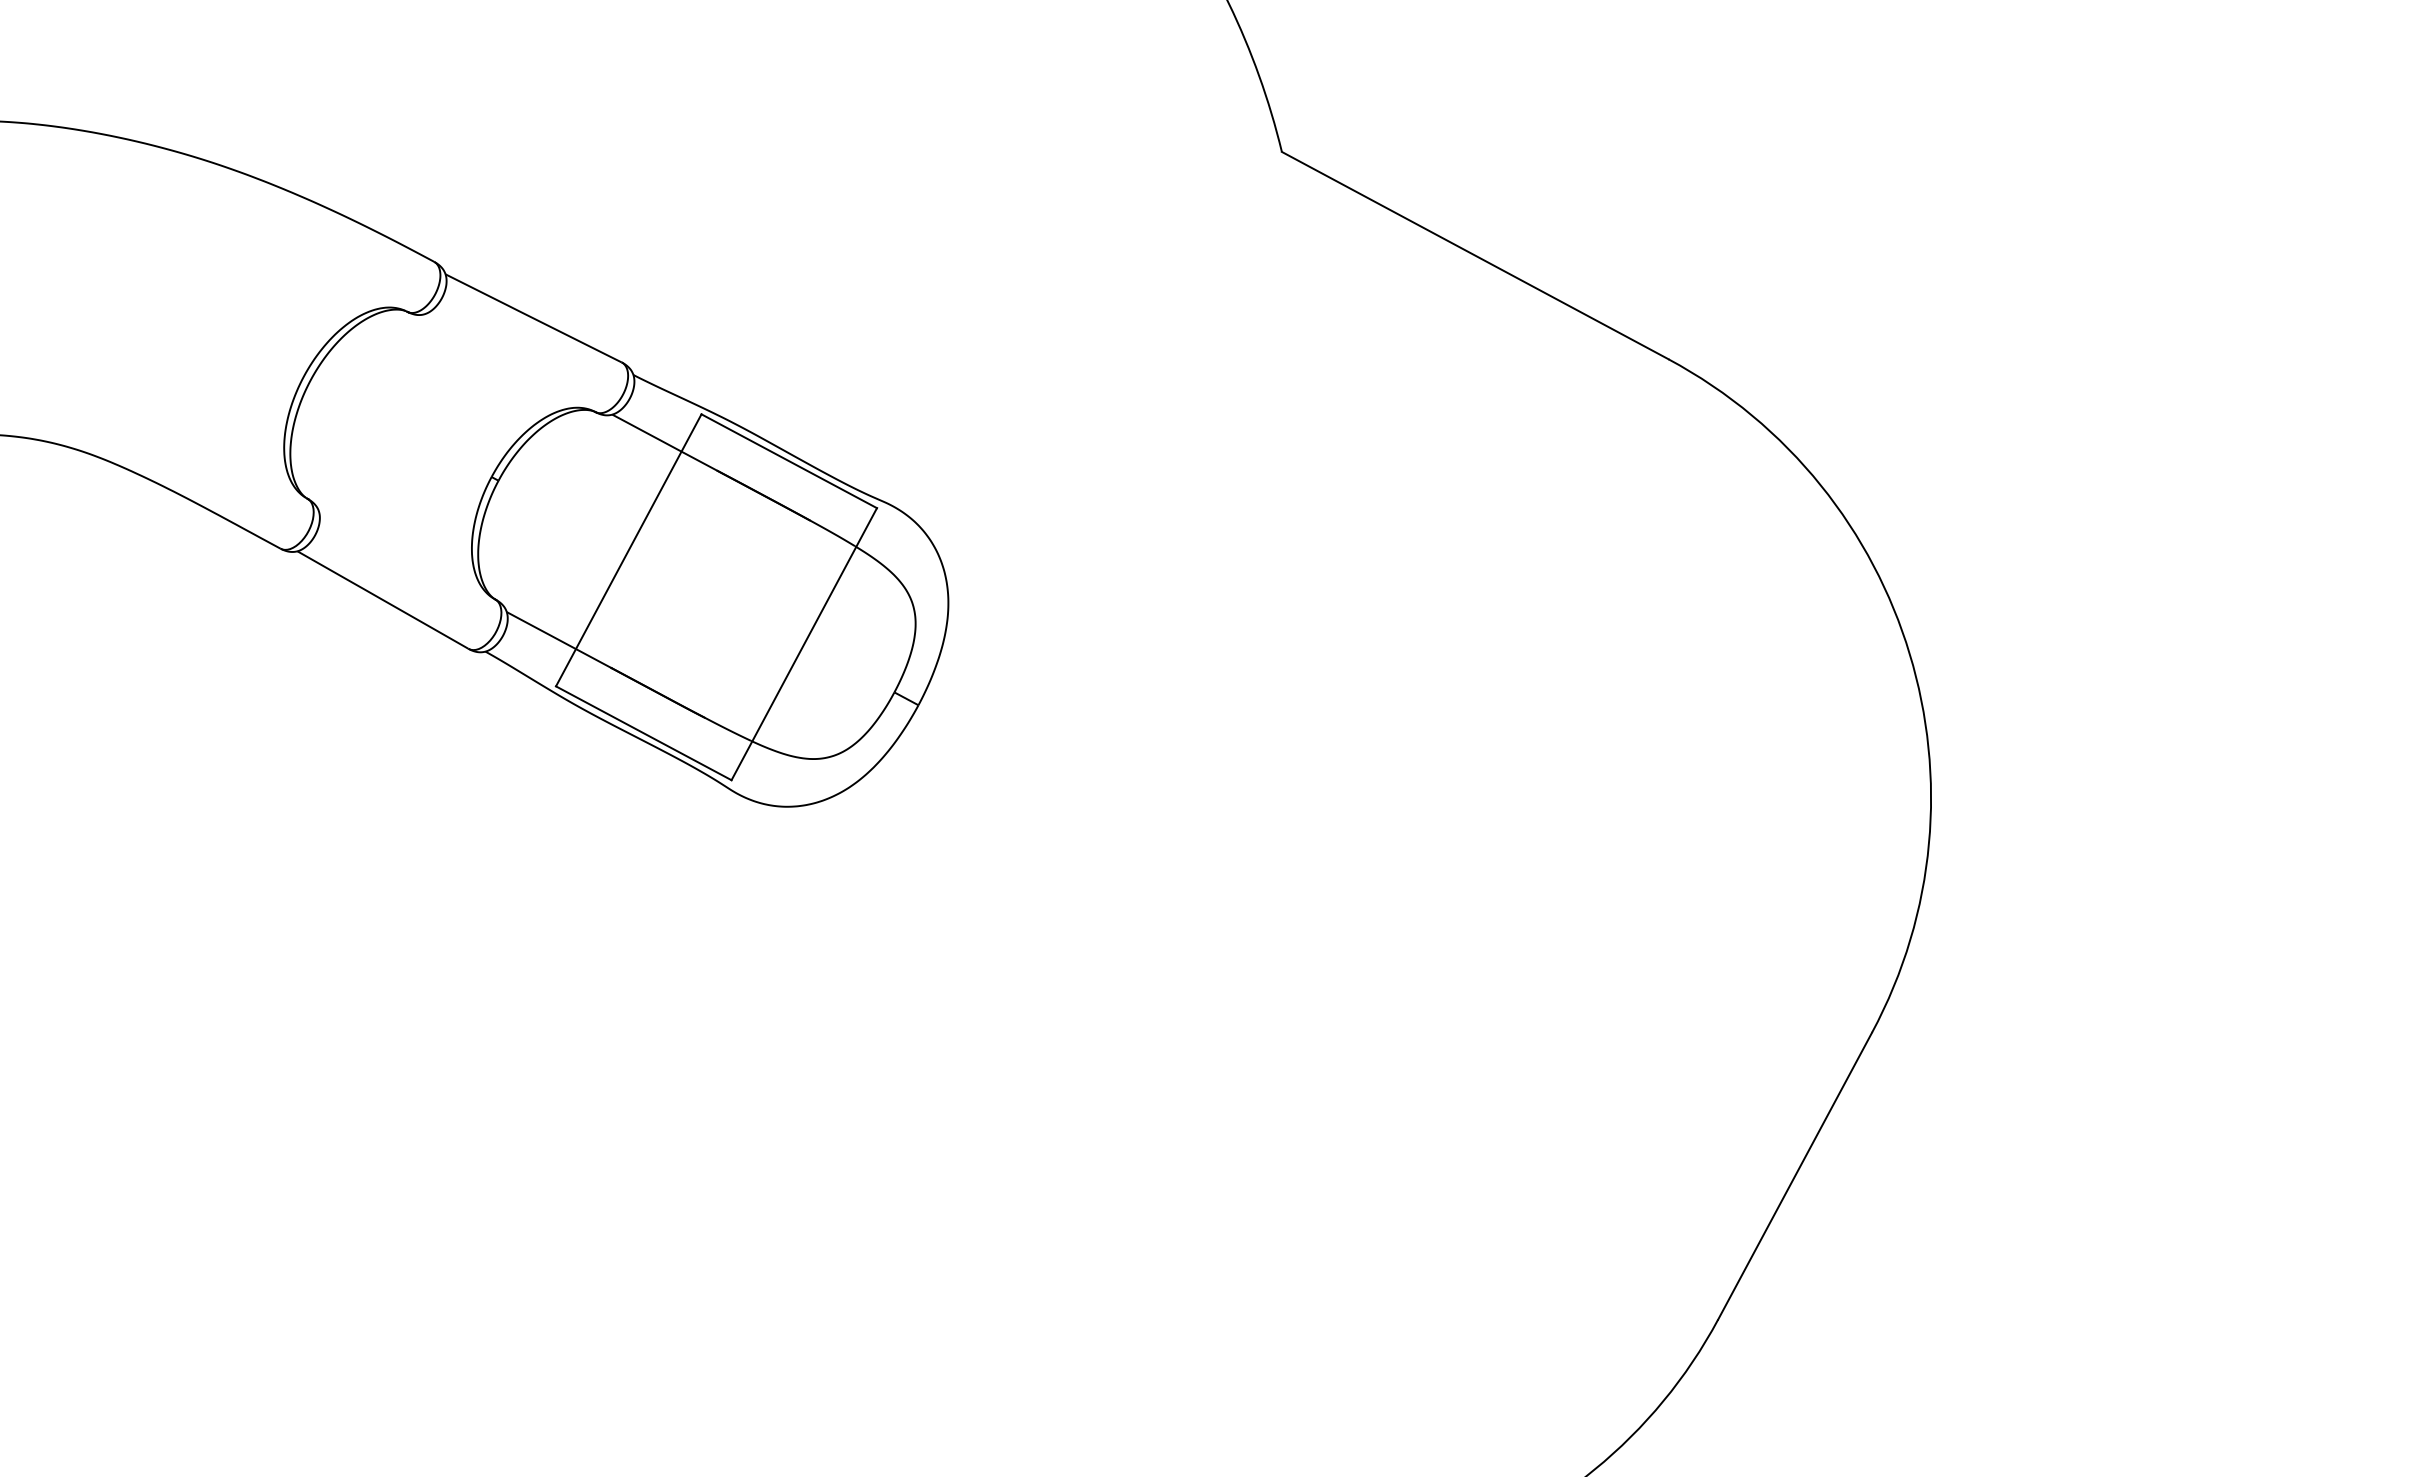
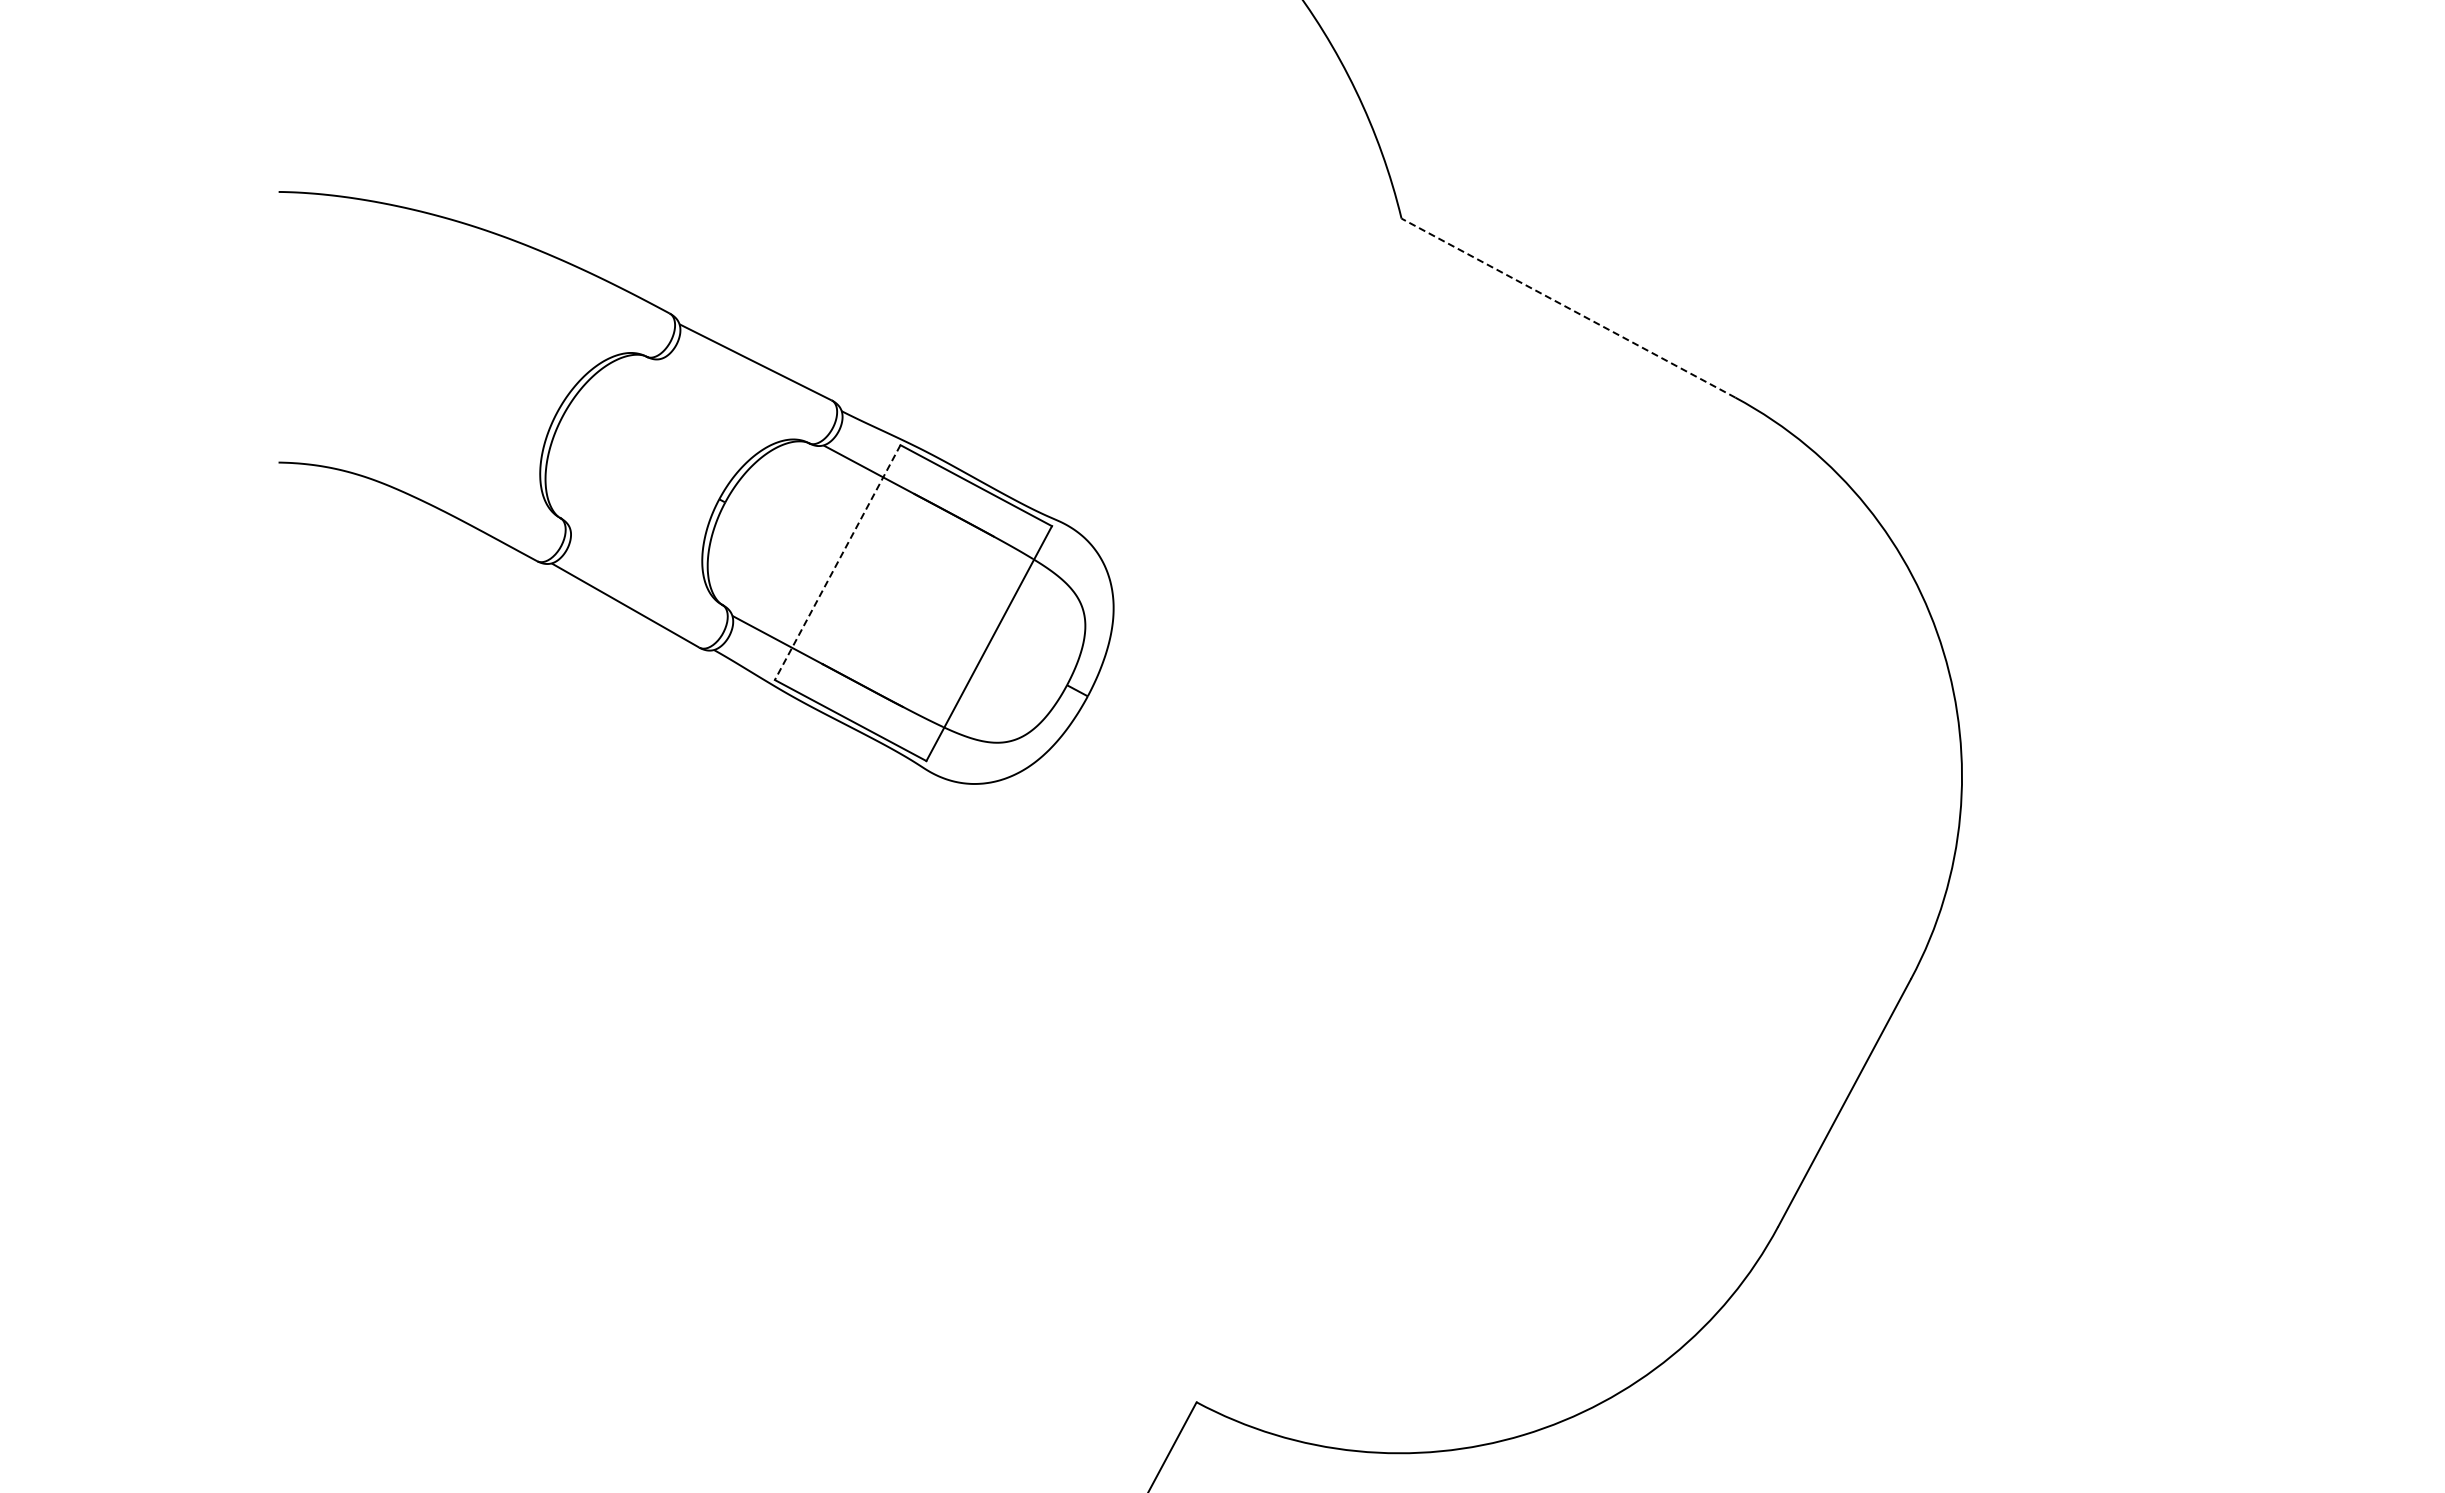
line: (1475, 254) -> (1568, 307), solid -> dashed
line: (628, 551) -> (837, 563), solid -> dashed

